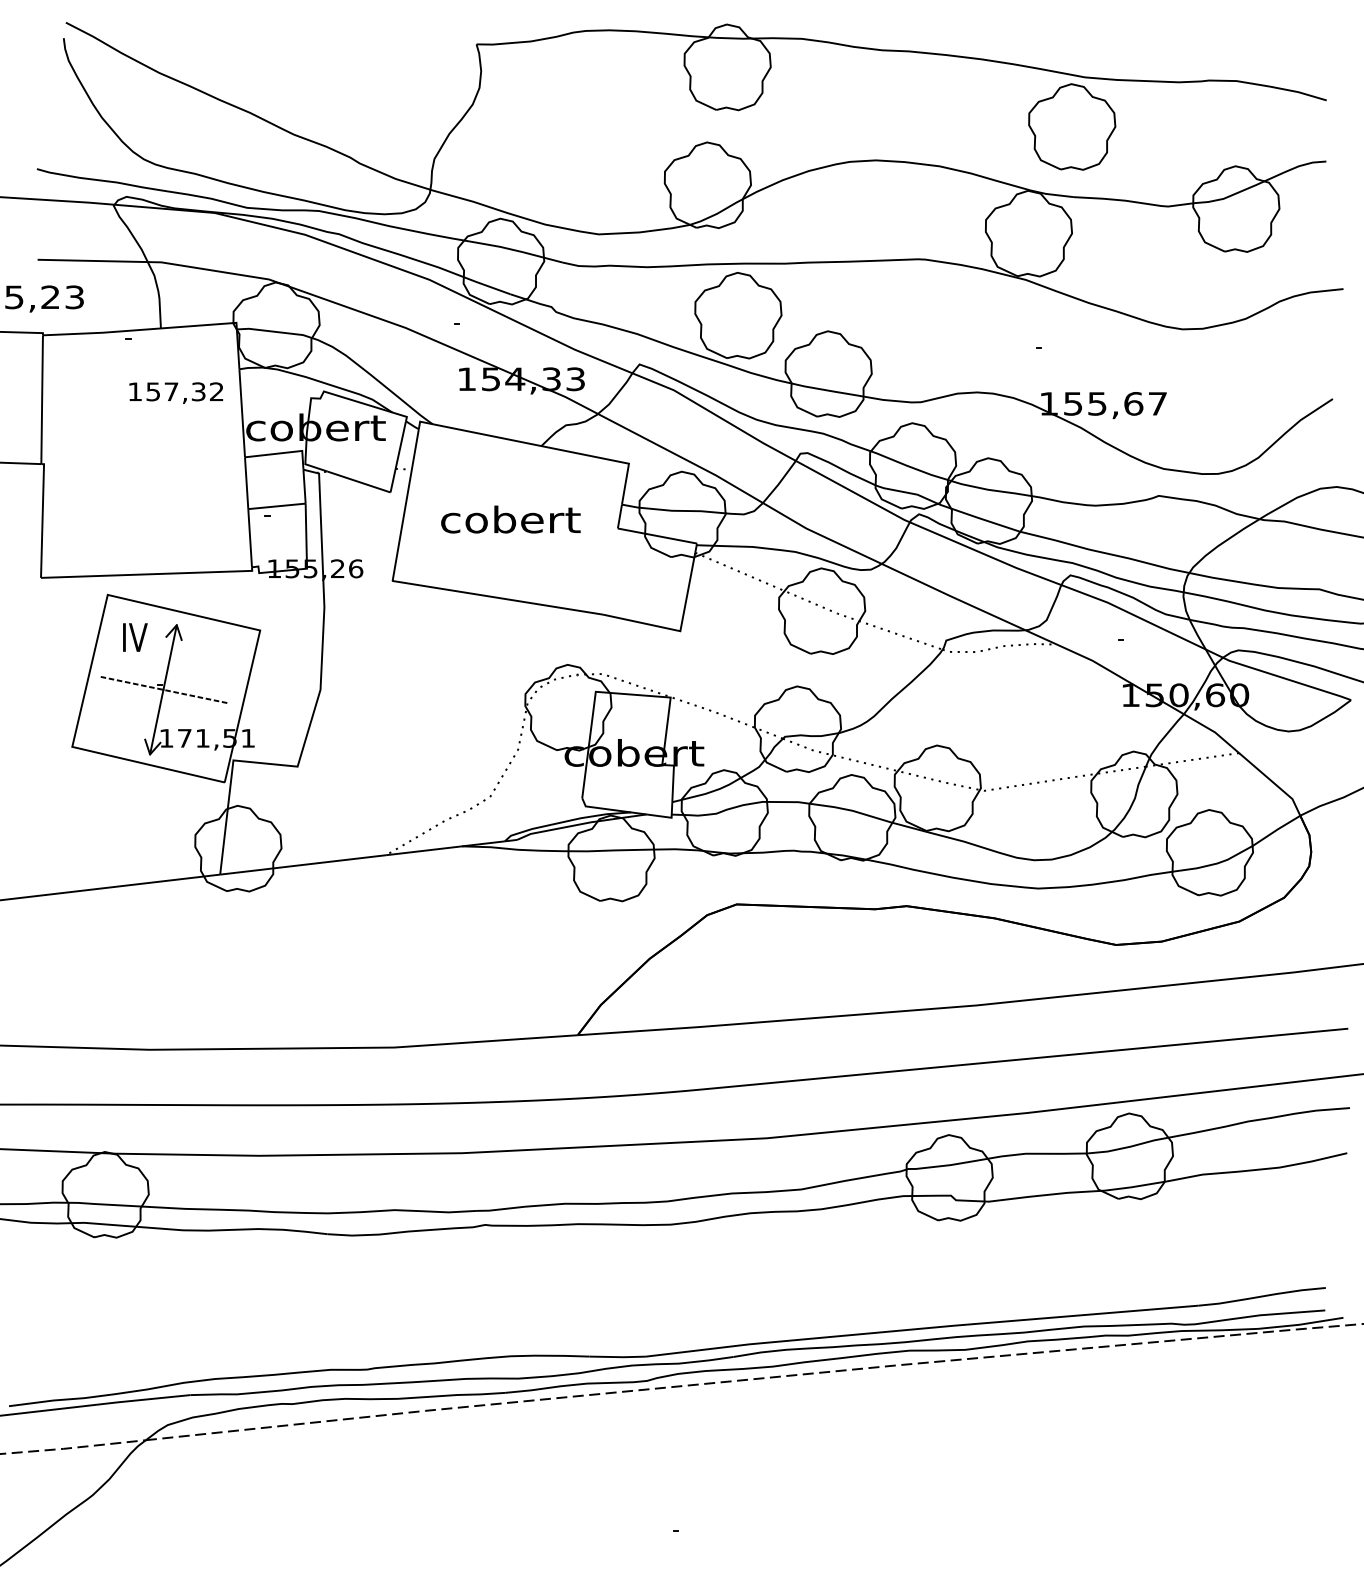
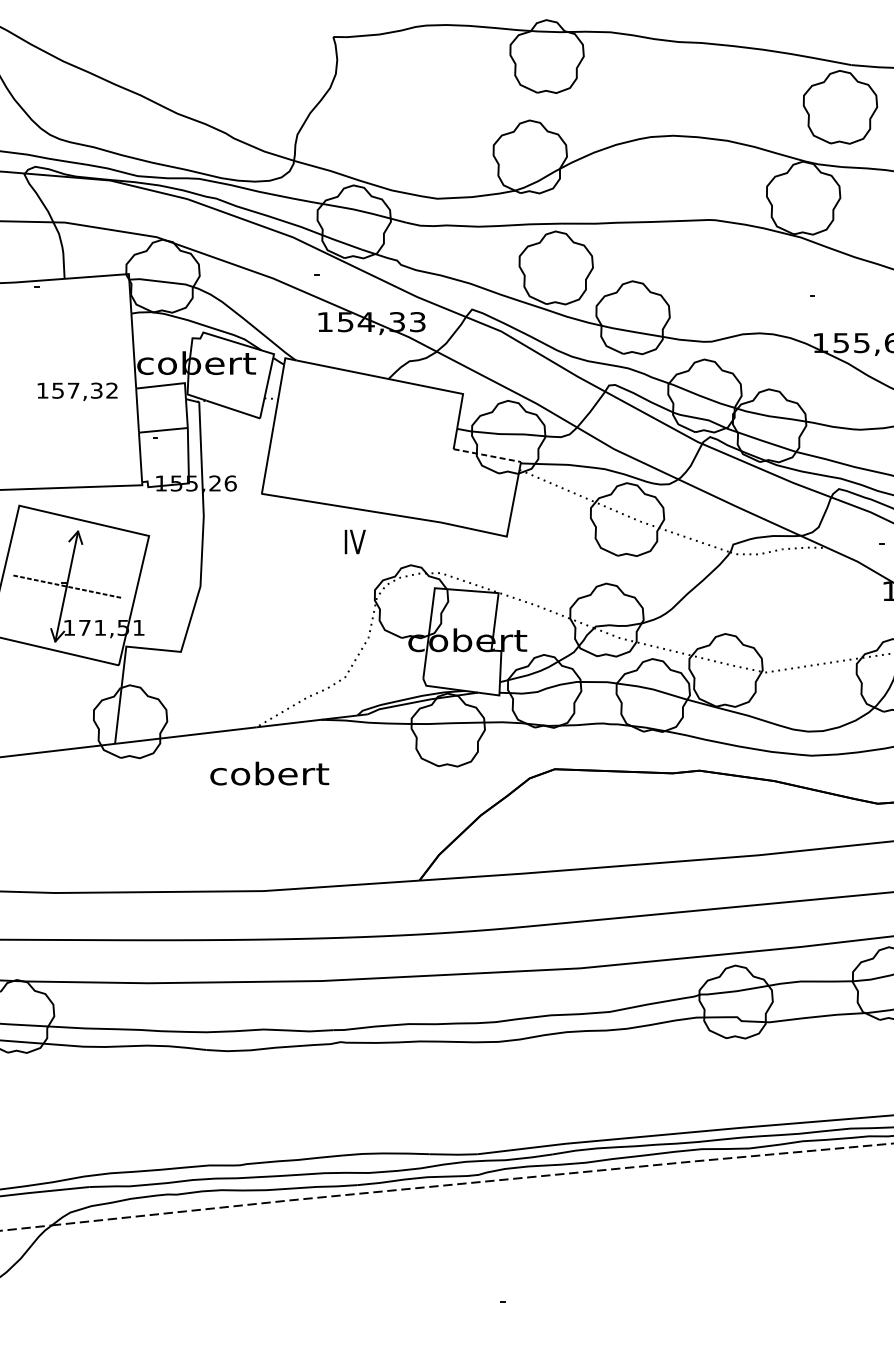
text: (176, 392) -> (77, 391), moved
text: (510, 519) -> (269, 773), moved
line: (657, 536) -> (487, 455), solid -> dashed
text: (135, 637) -> (355, 541), moved

